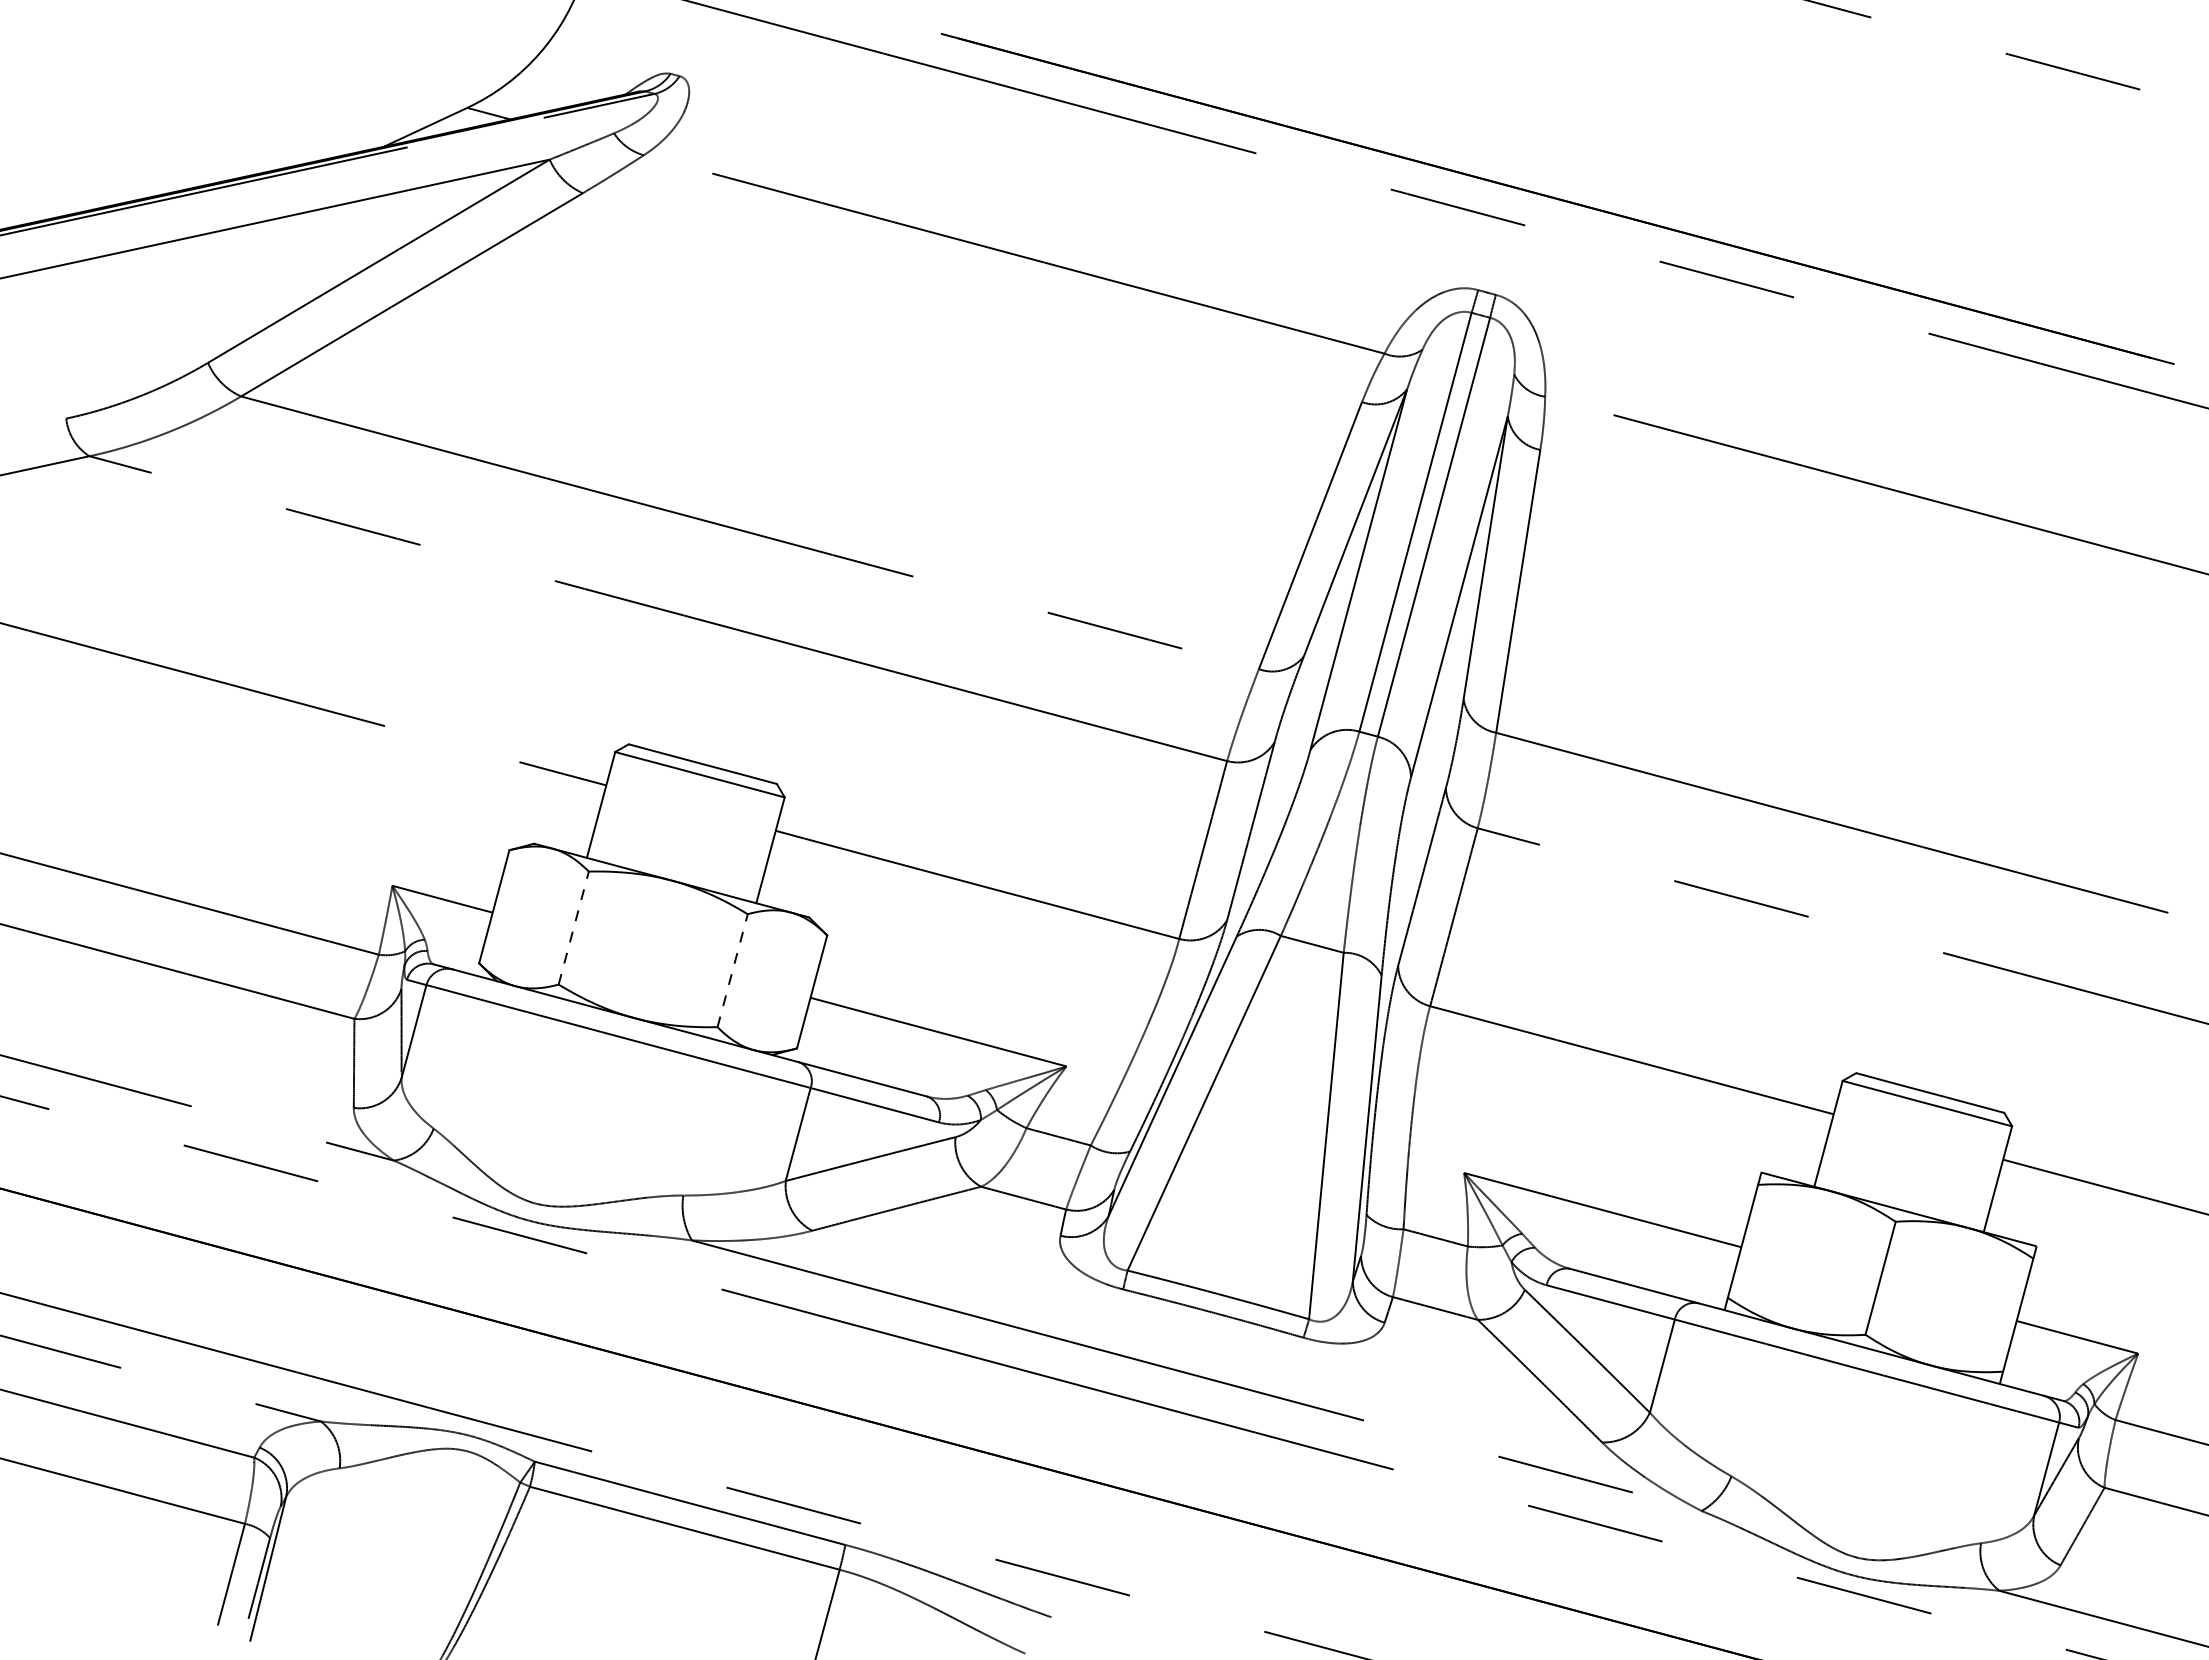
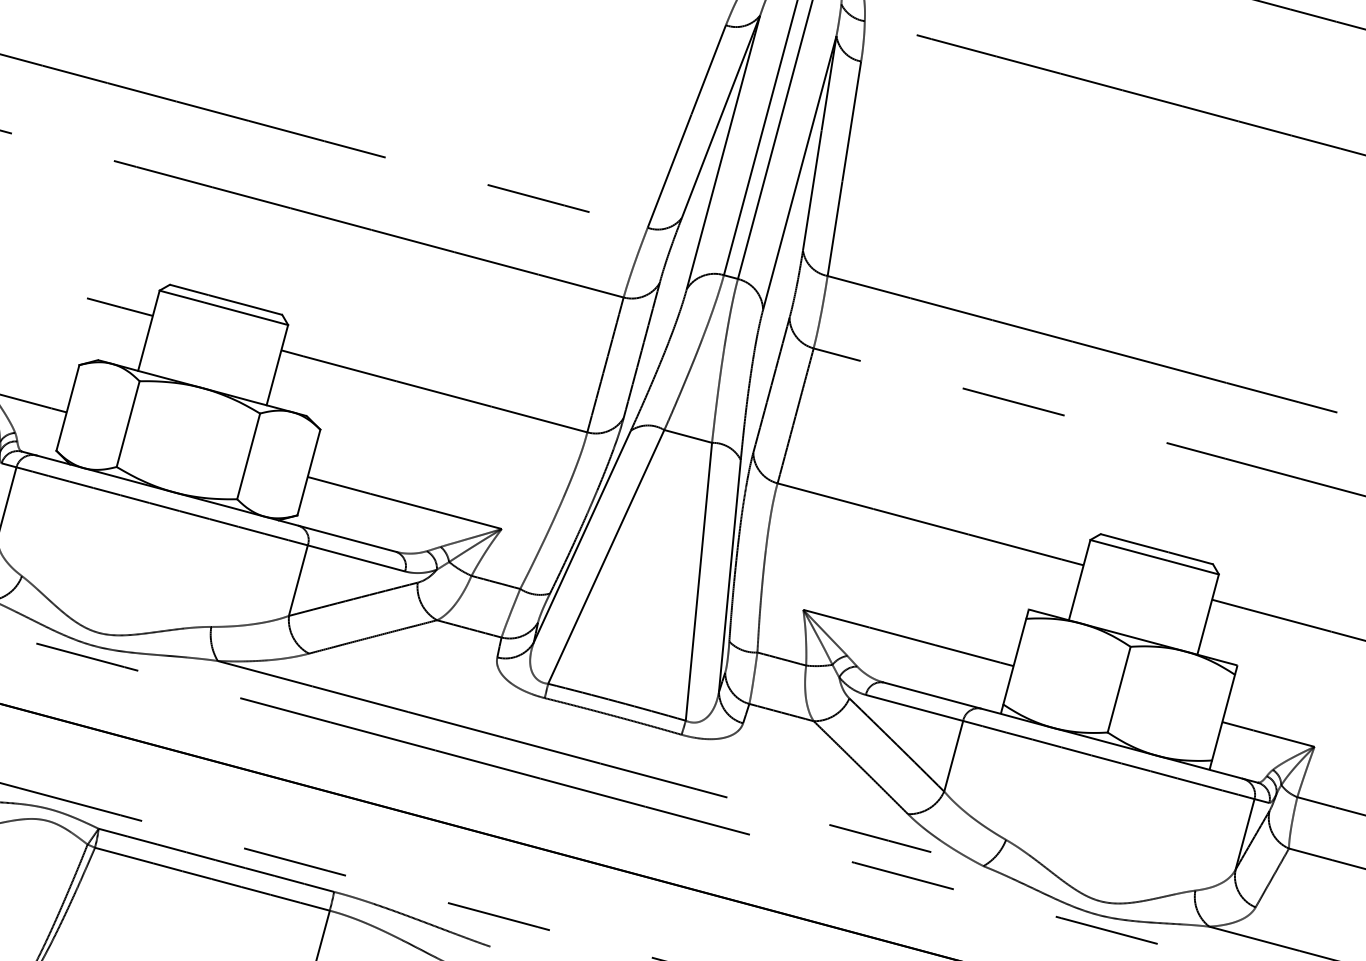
line: (573, 928) -> (127, 424), dashed -> solid
line: (732, 970) -> (248, 456), dashed -> solid

